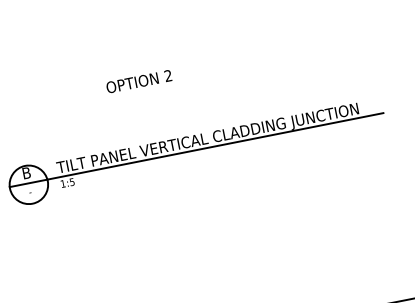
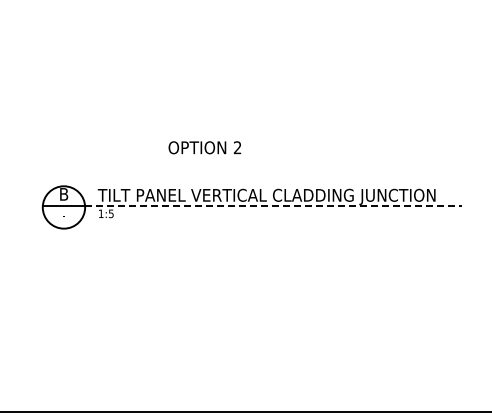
text: (138, 81) -> (204, 147), moved
line: (215, 146) -> (273, 205), solid -> dashed

